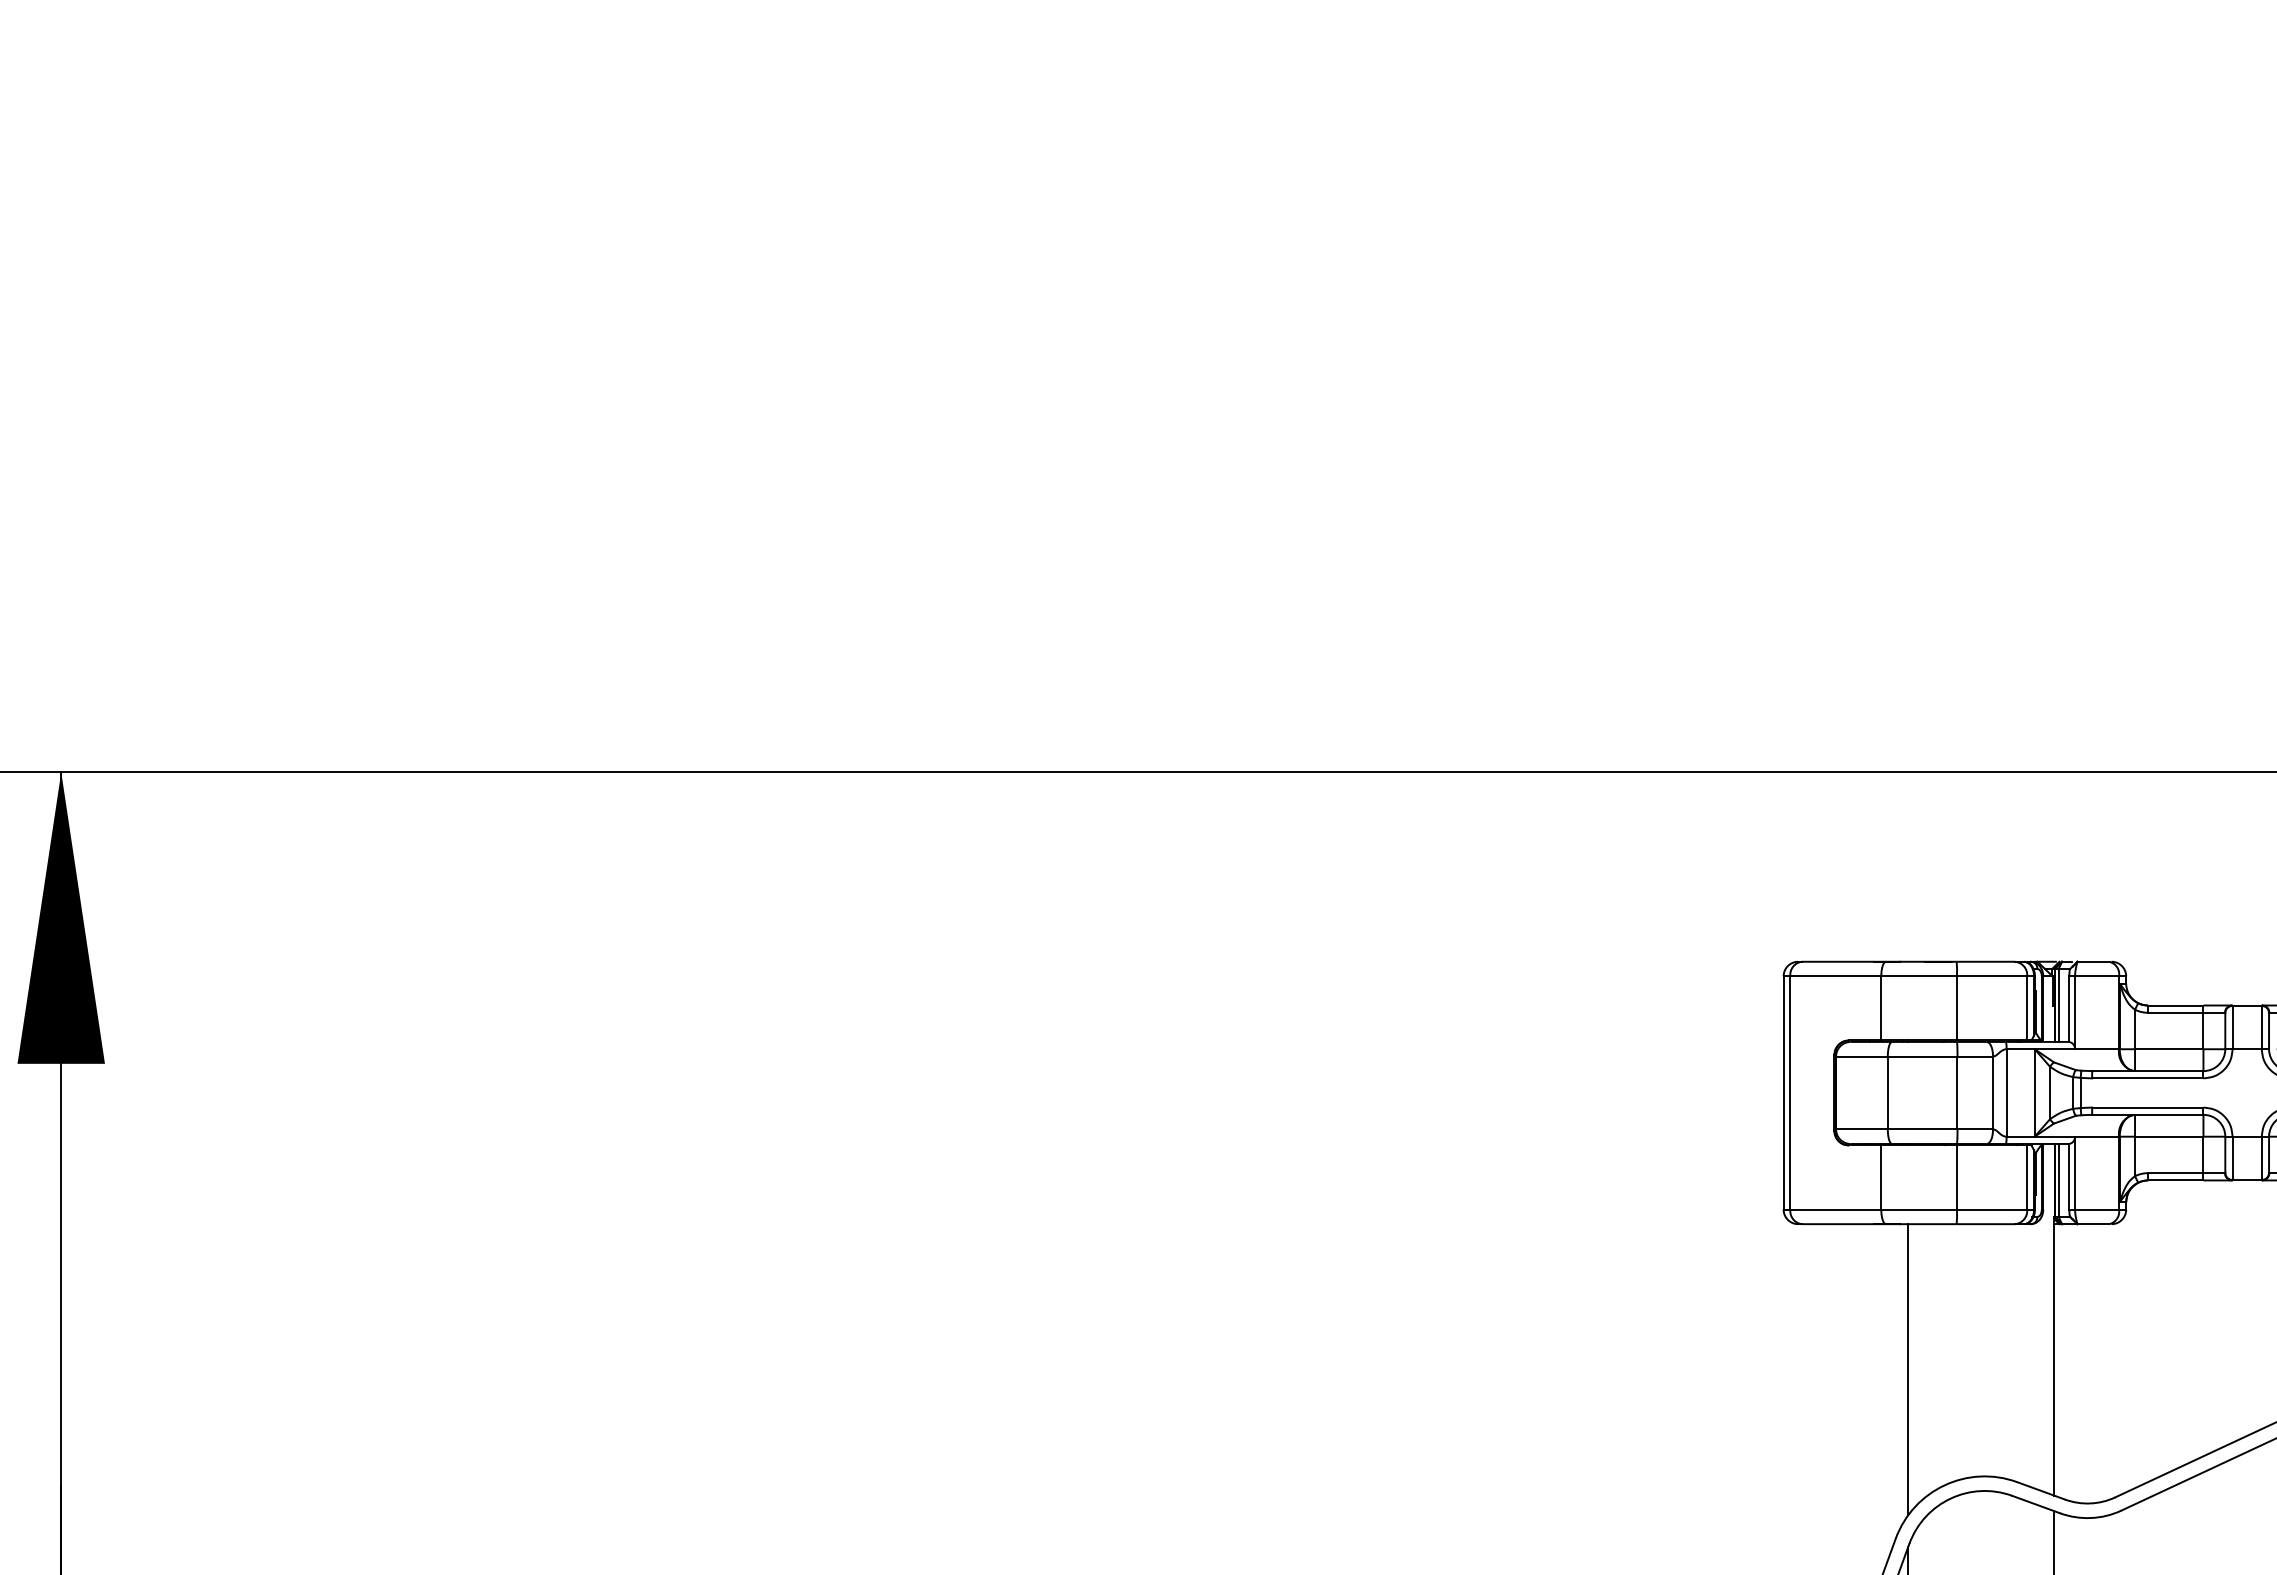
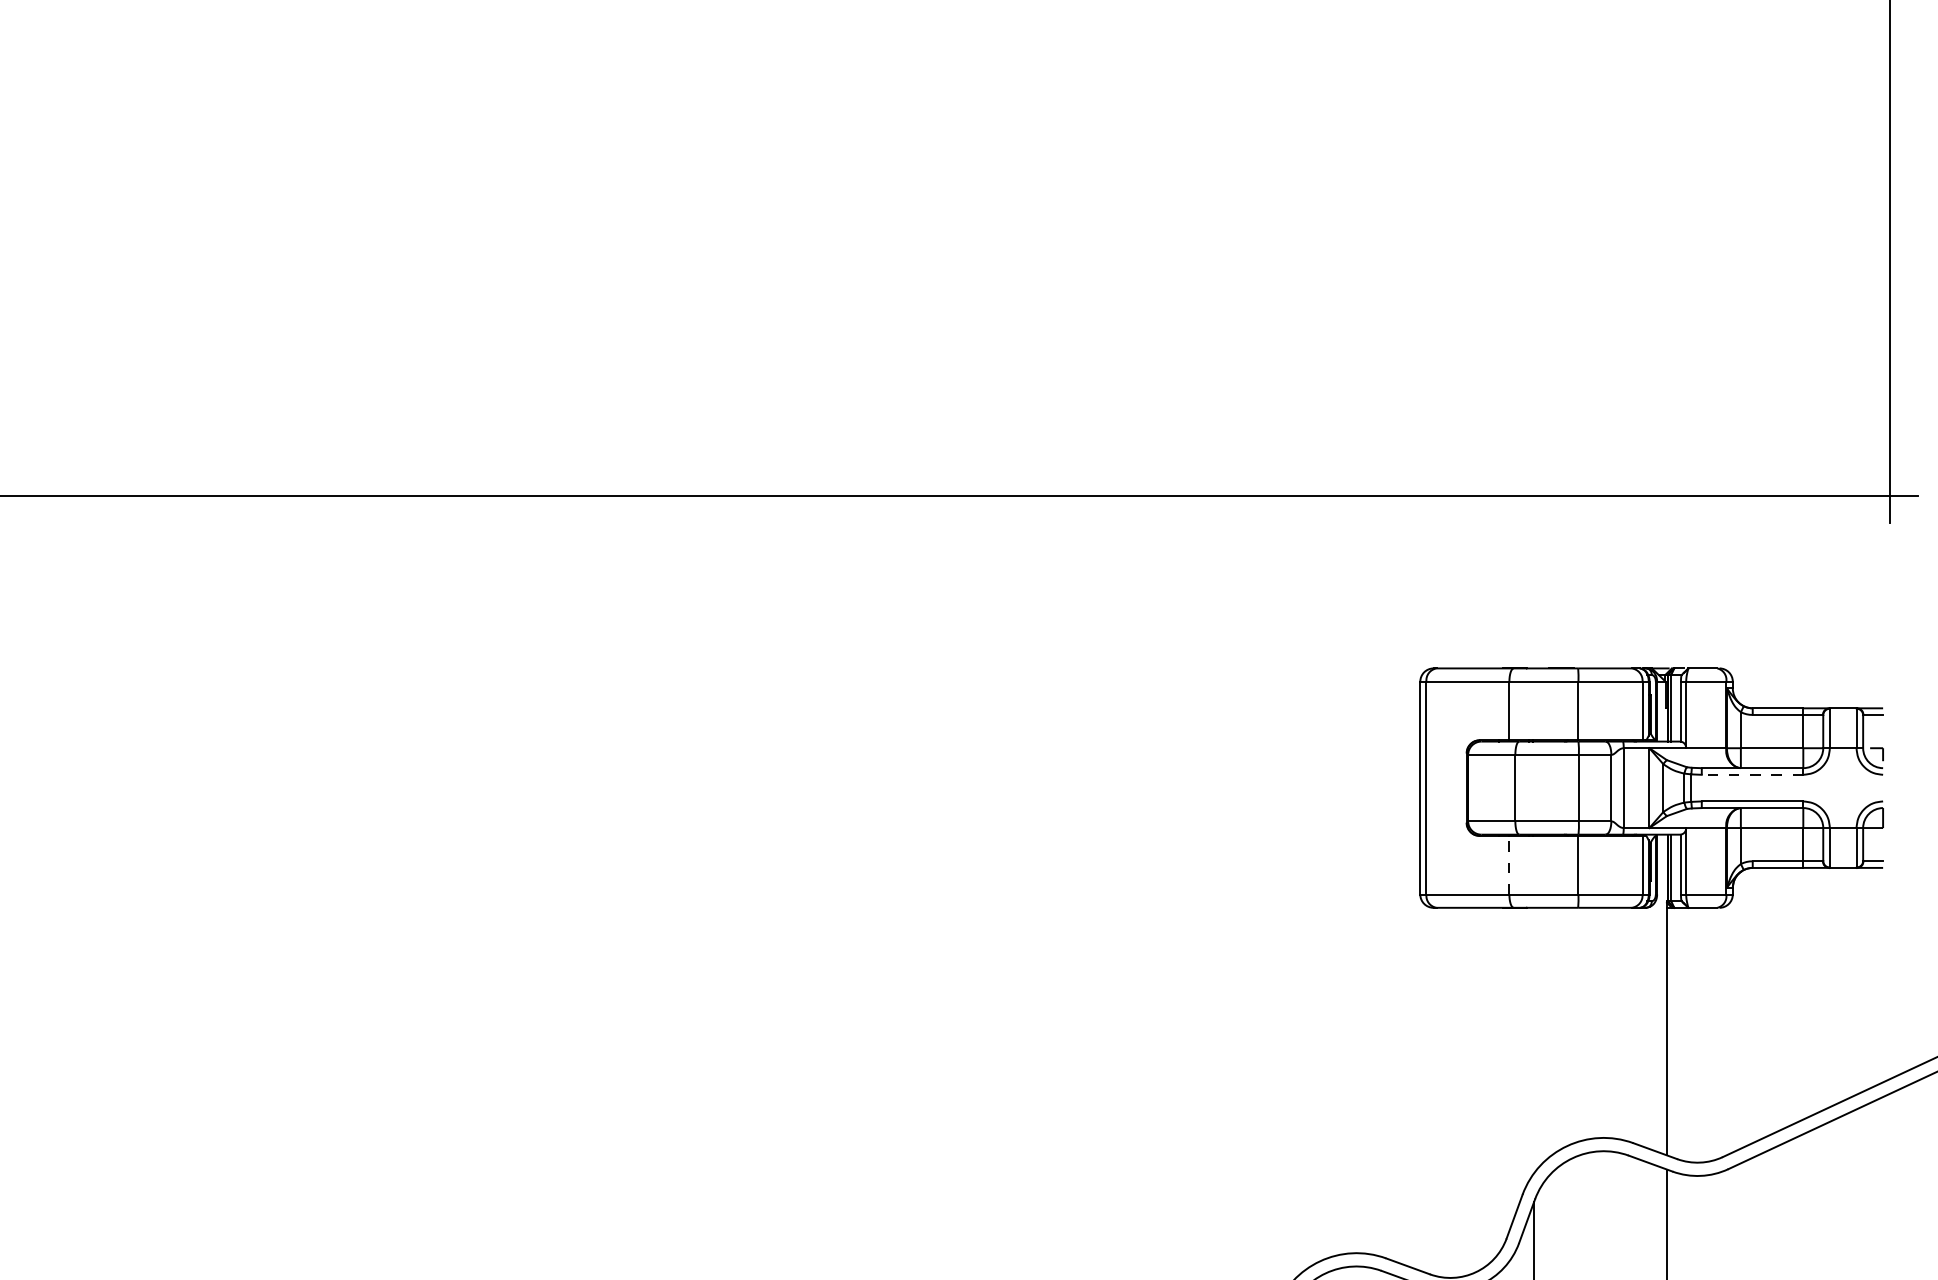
line: (2147, 1078) -> (1752, 774), solid -> dashed
line: (1881, 1177) -> (1509, 865), solid -> dashed
line: (1908, 1369) -> (1534, 1040), removed

